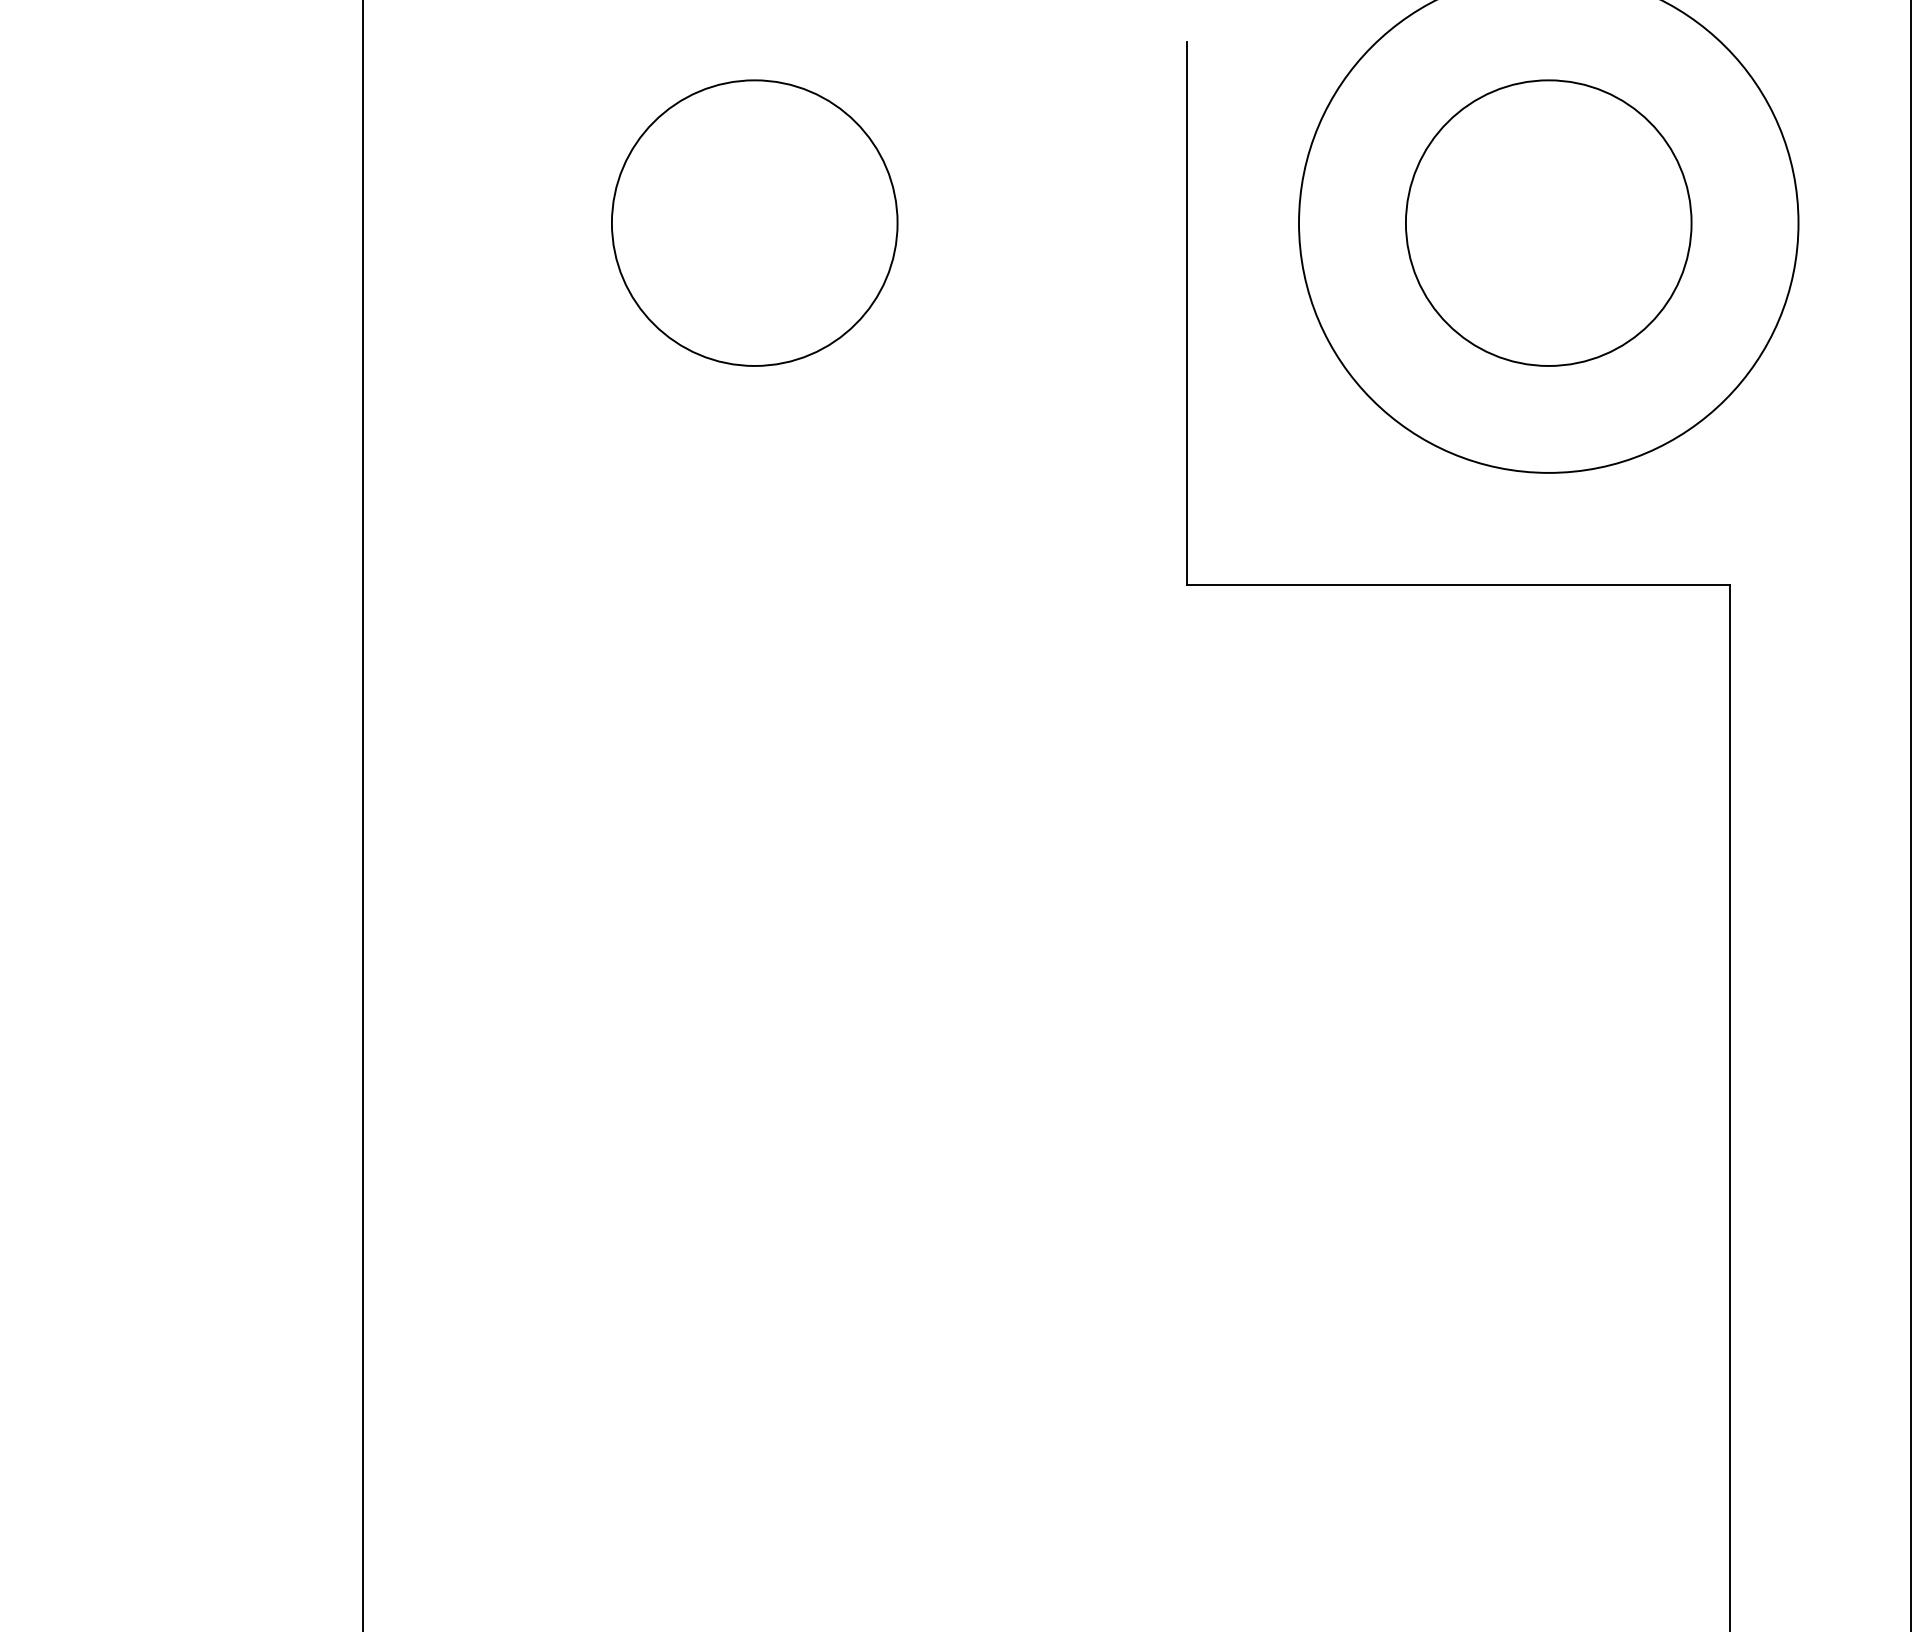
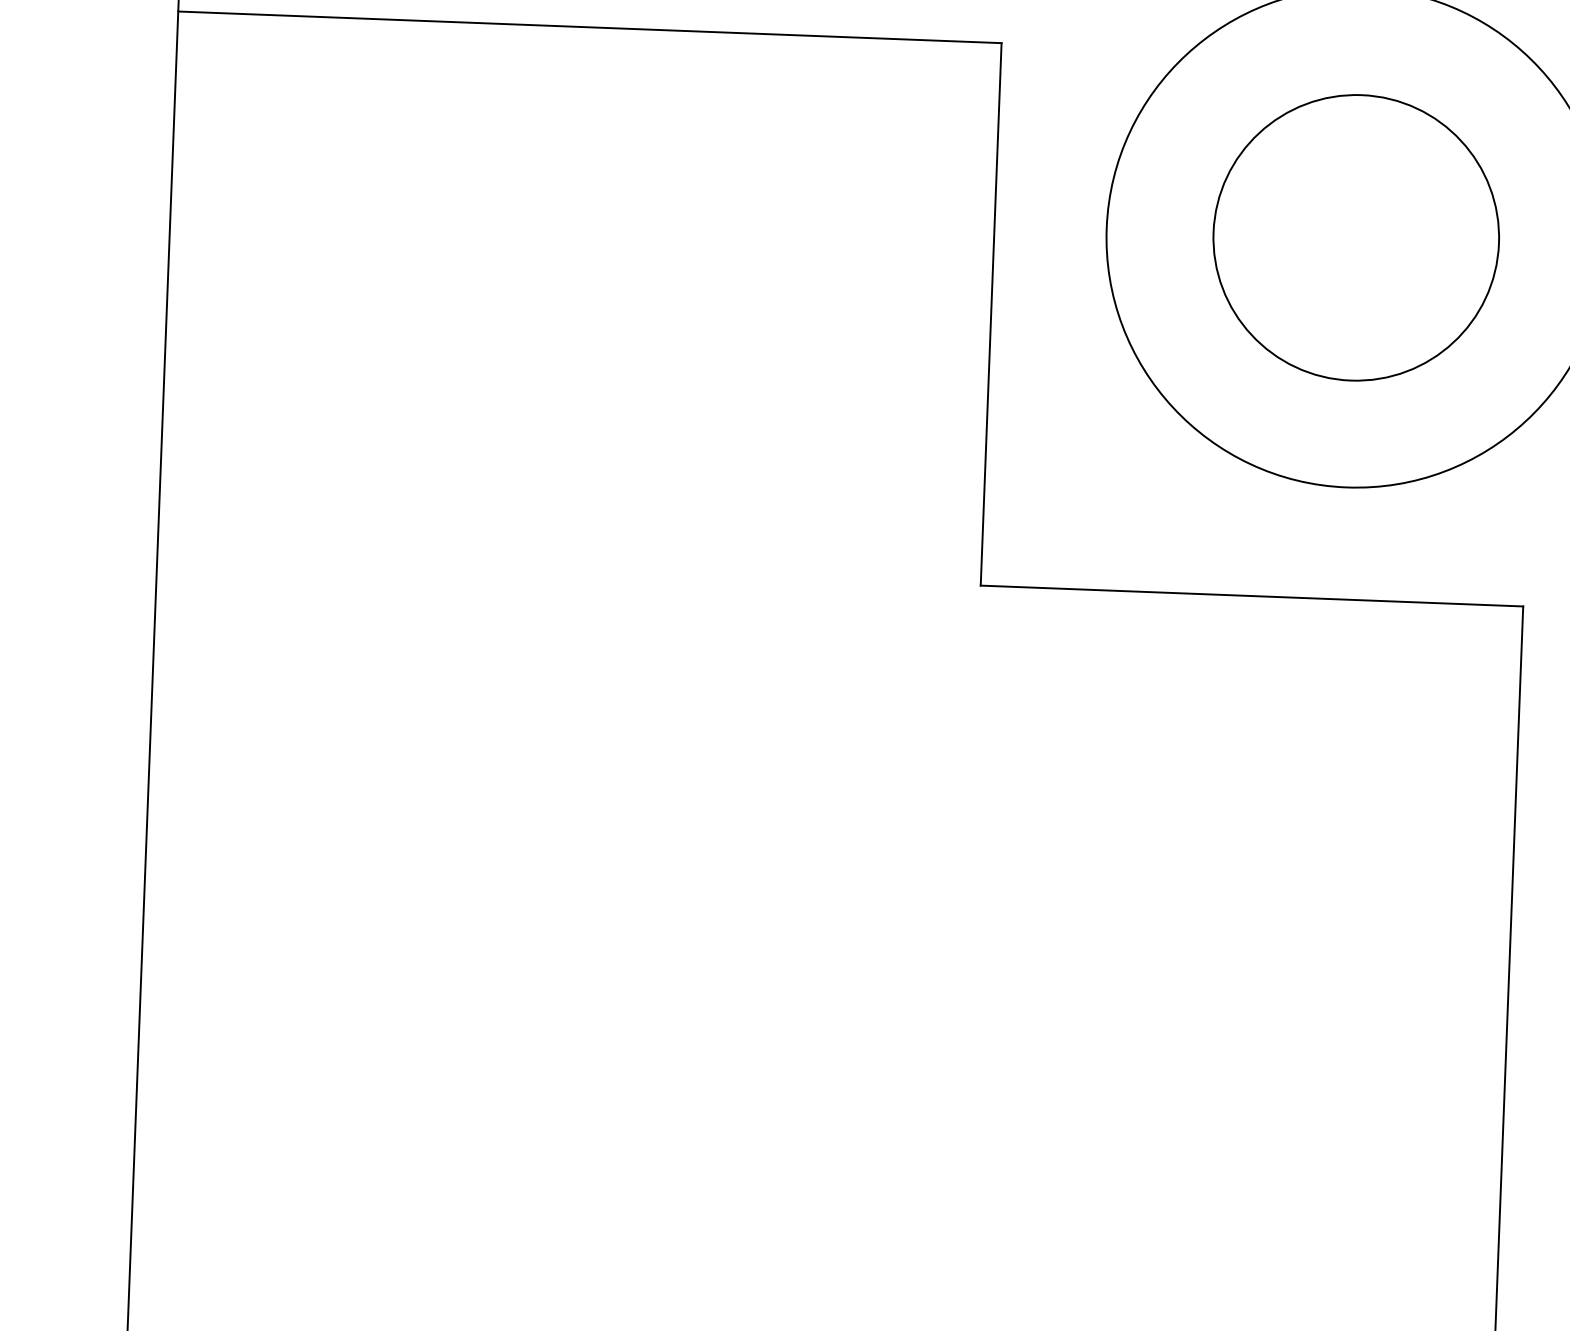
line: (774, 42) -> (589, 27), added
circle: (754, 222) -> (562, 206), removed

